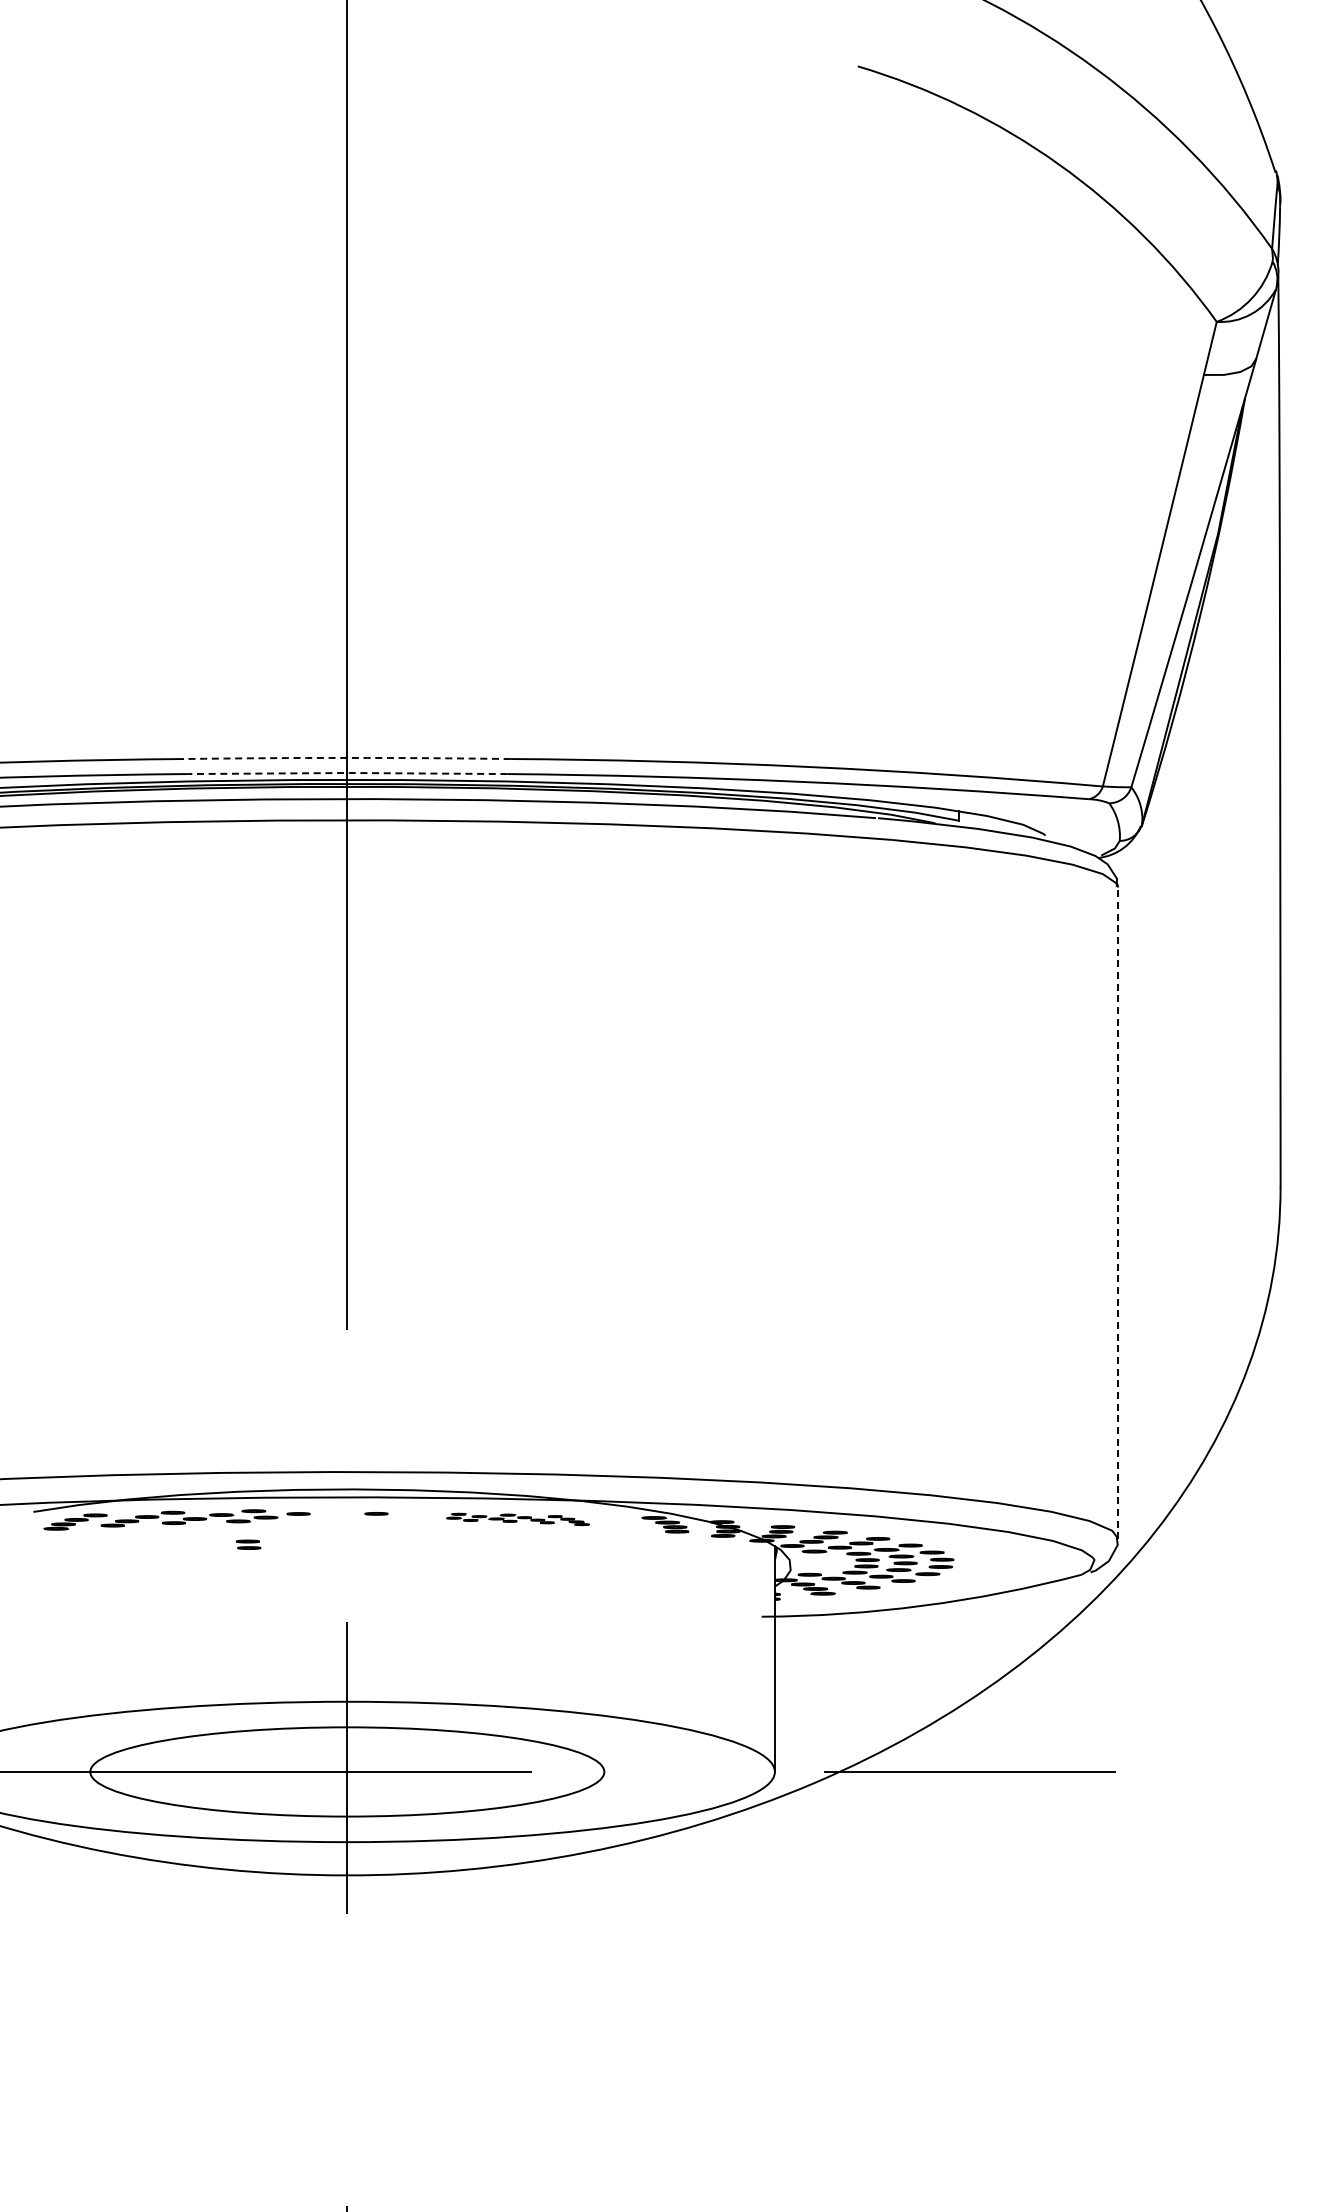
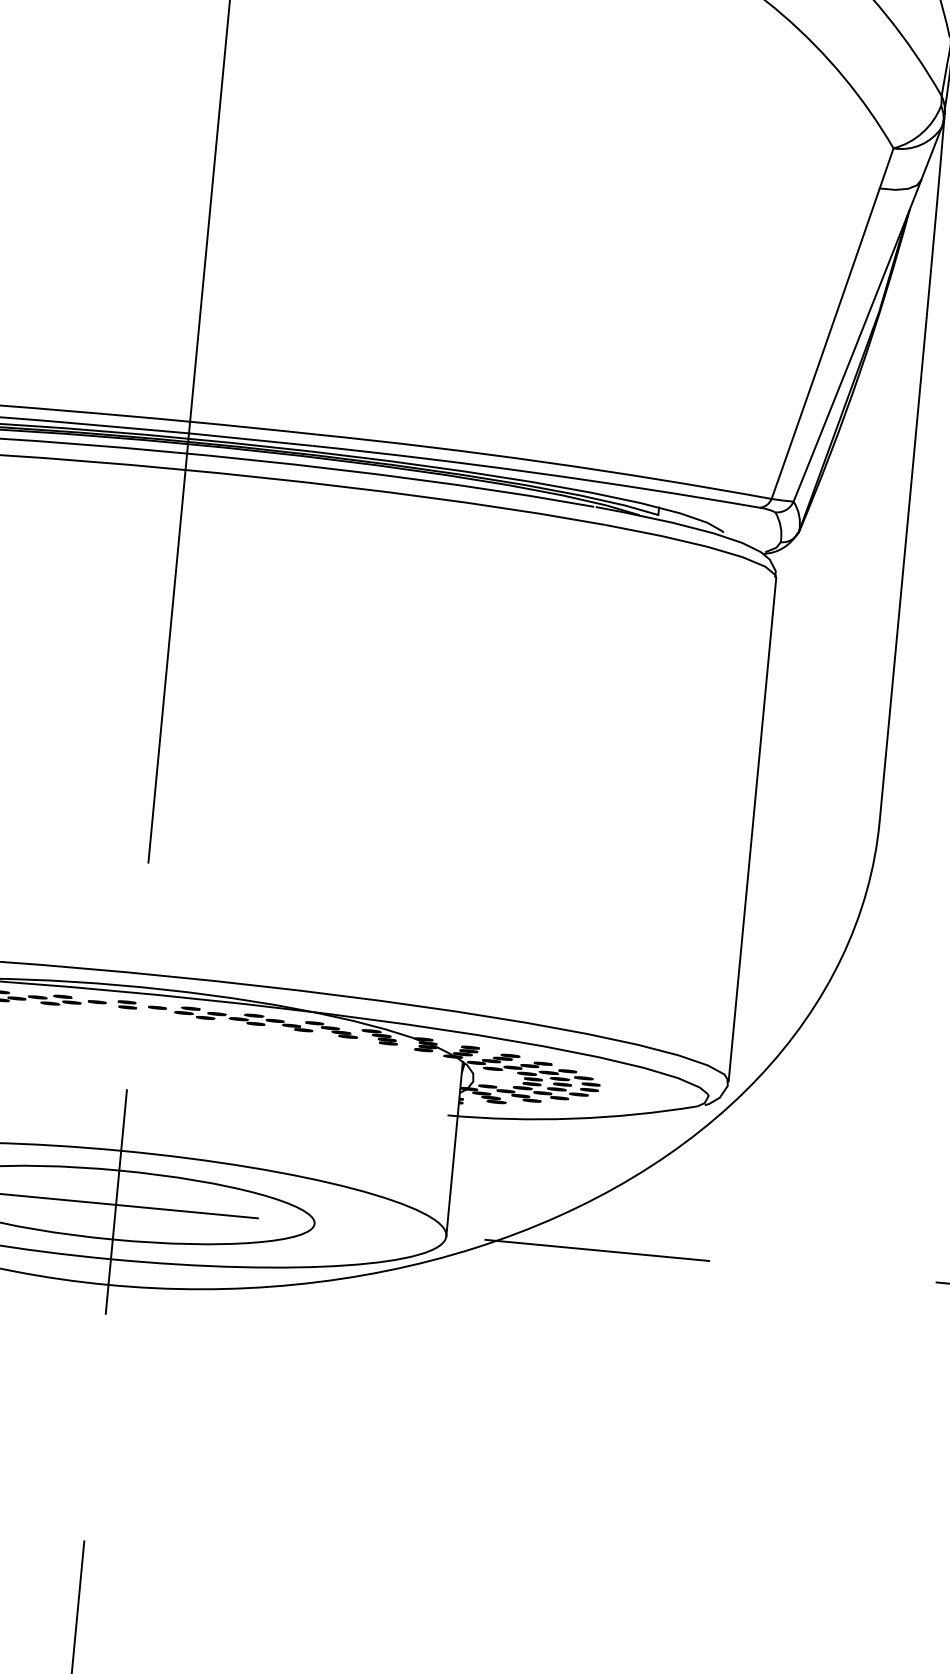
arc: (347, 757) -> (190, 421), dashed -> solid
line: (348, 773) -> (189, 433), dashed -> solid
line: (1118, 1213) -> (752, 829), dashed -> solid
part: (517, 1519) -> (265, 1022), size x1.67
part: (248, 1544) -> (127, 1004), moved

